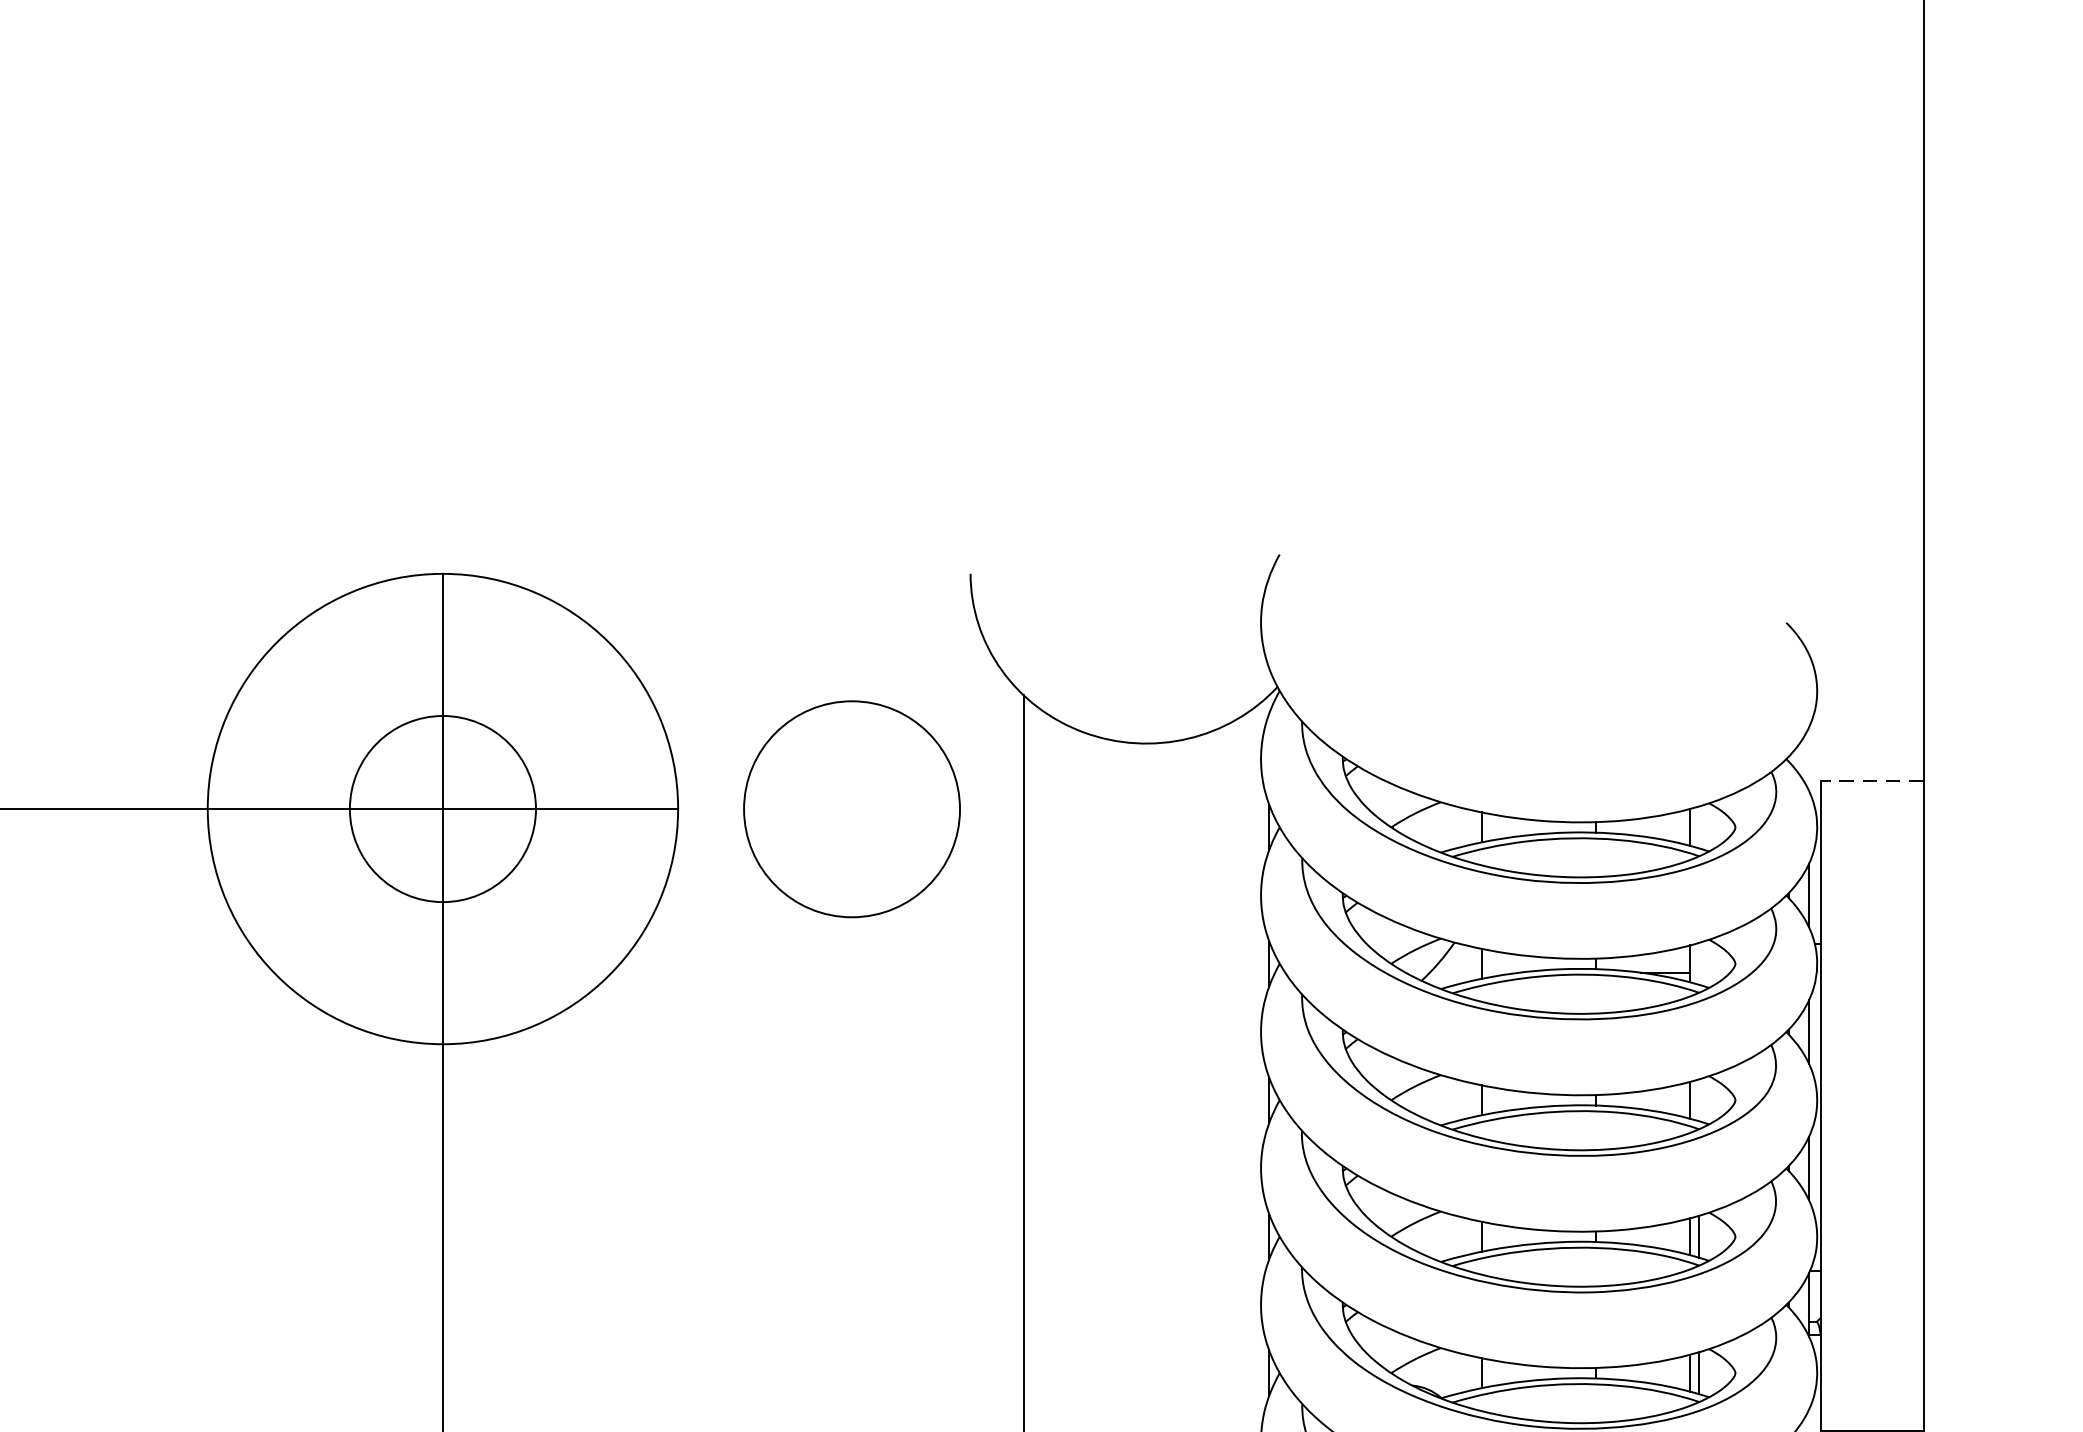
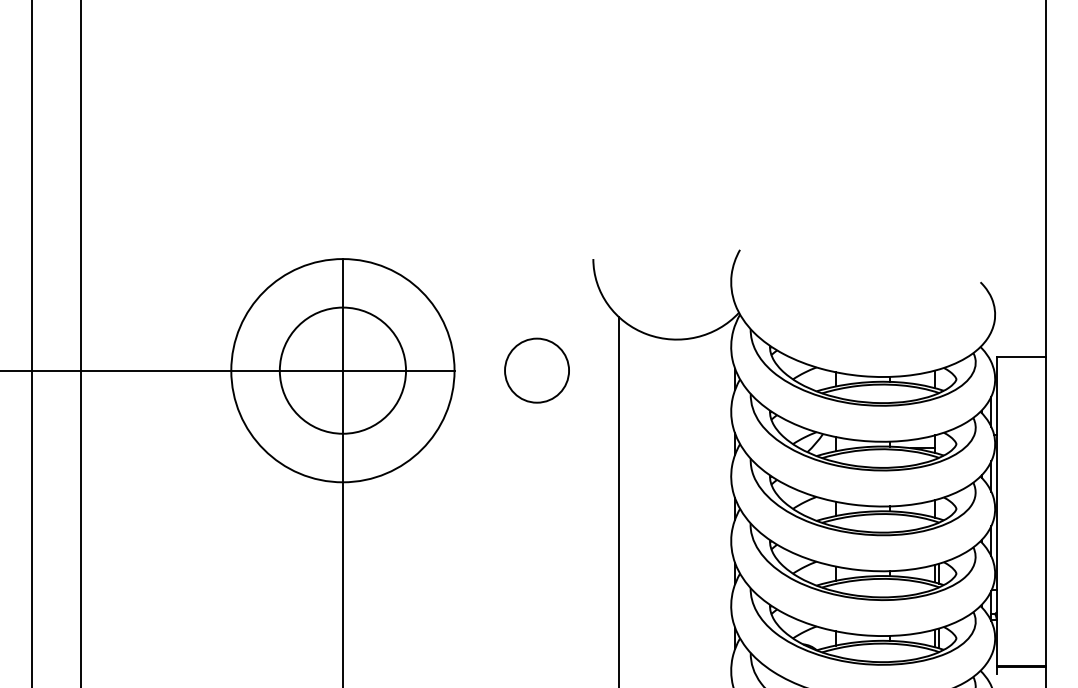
line: (1870, 781) -> (1020, 357), dashed -> solid
circle: (442, 808) -> (342, 370), size x1.43
circle: (850, 808) -> (536, 370), size x0.62

